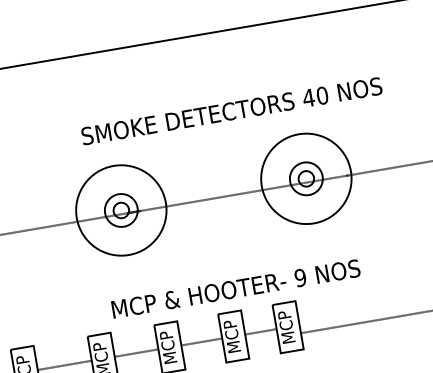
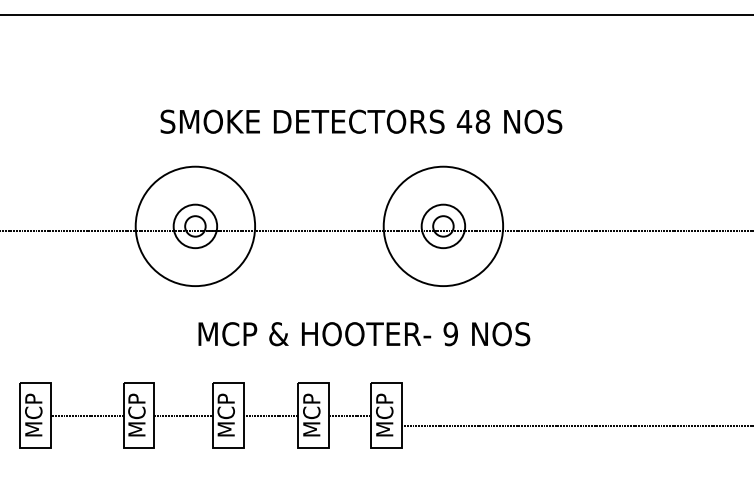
text: (322, 95) -> (482, 121), 40 -> 48
text: (236, 289) -> (364, 334), moved

